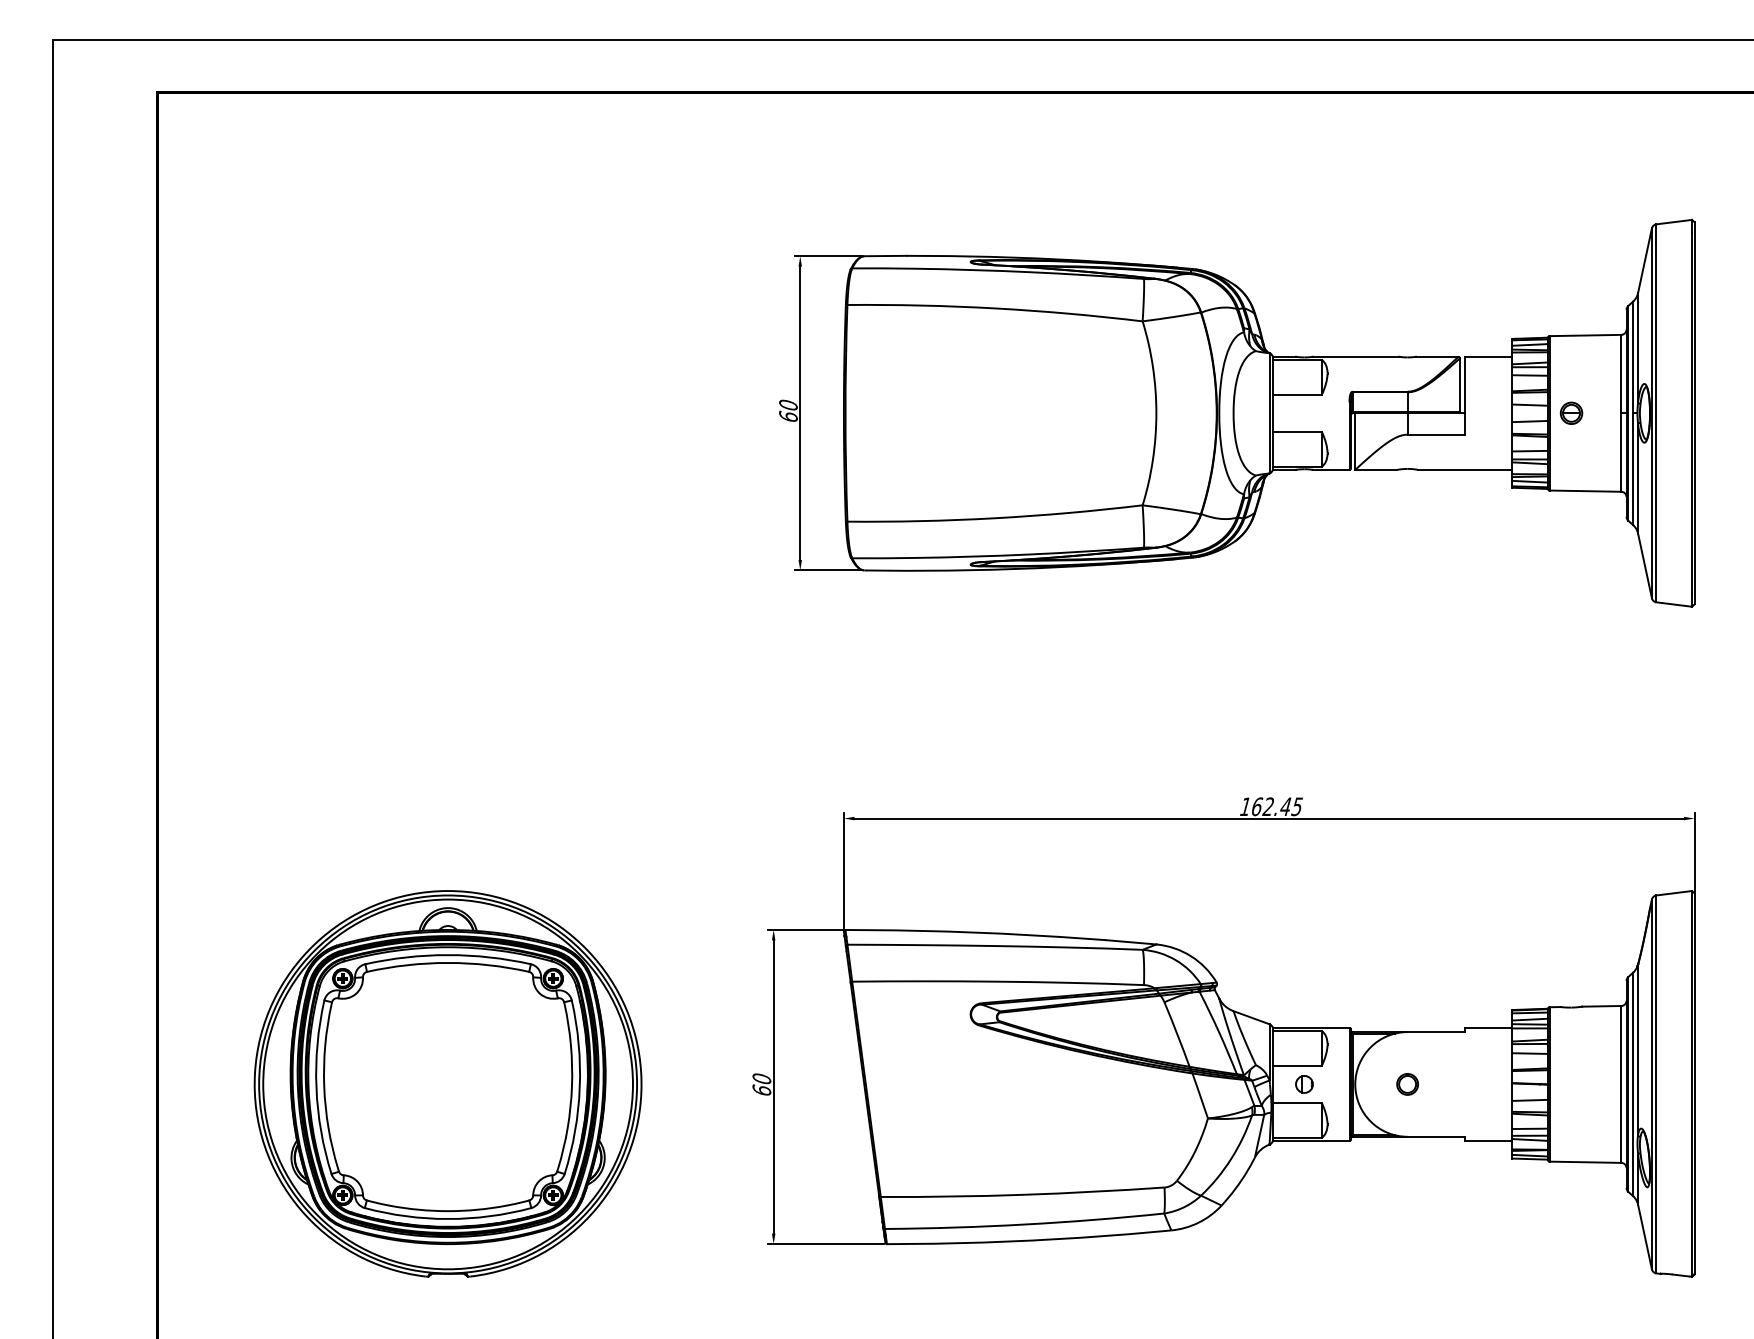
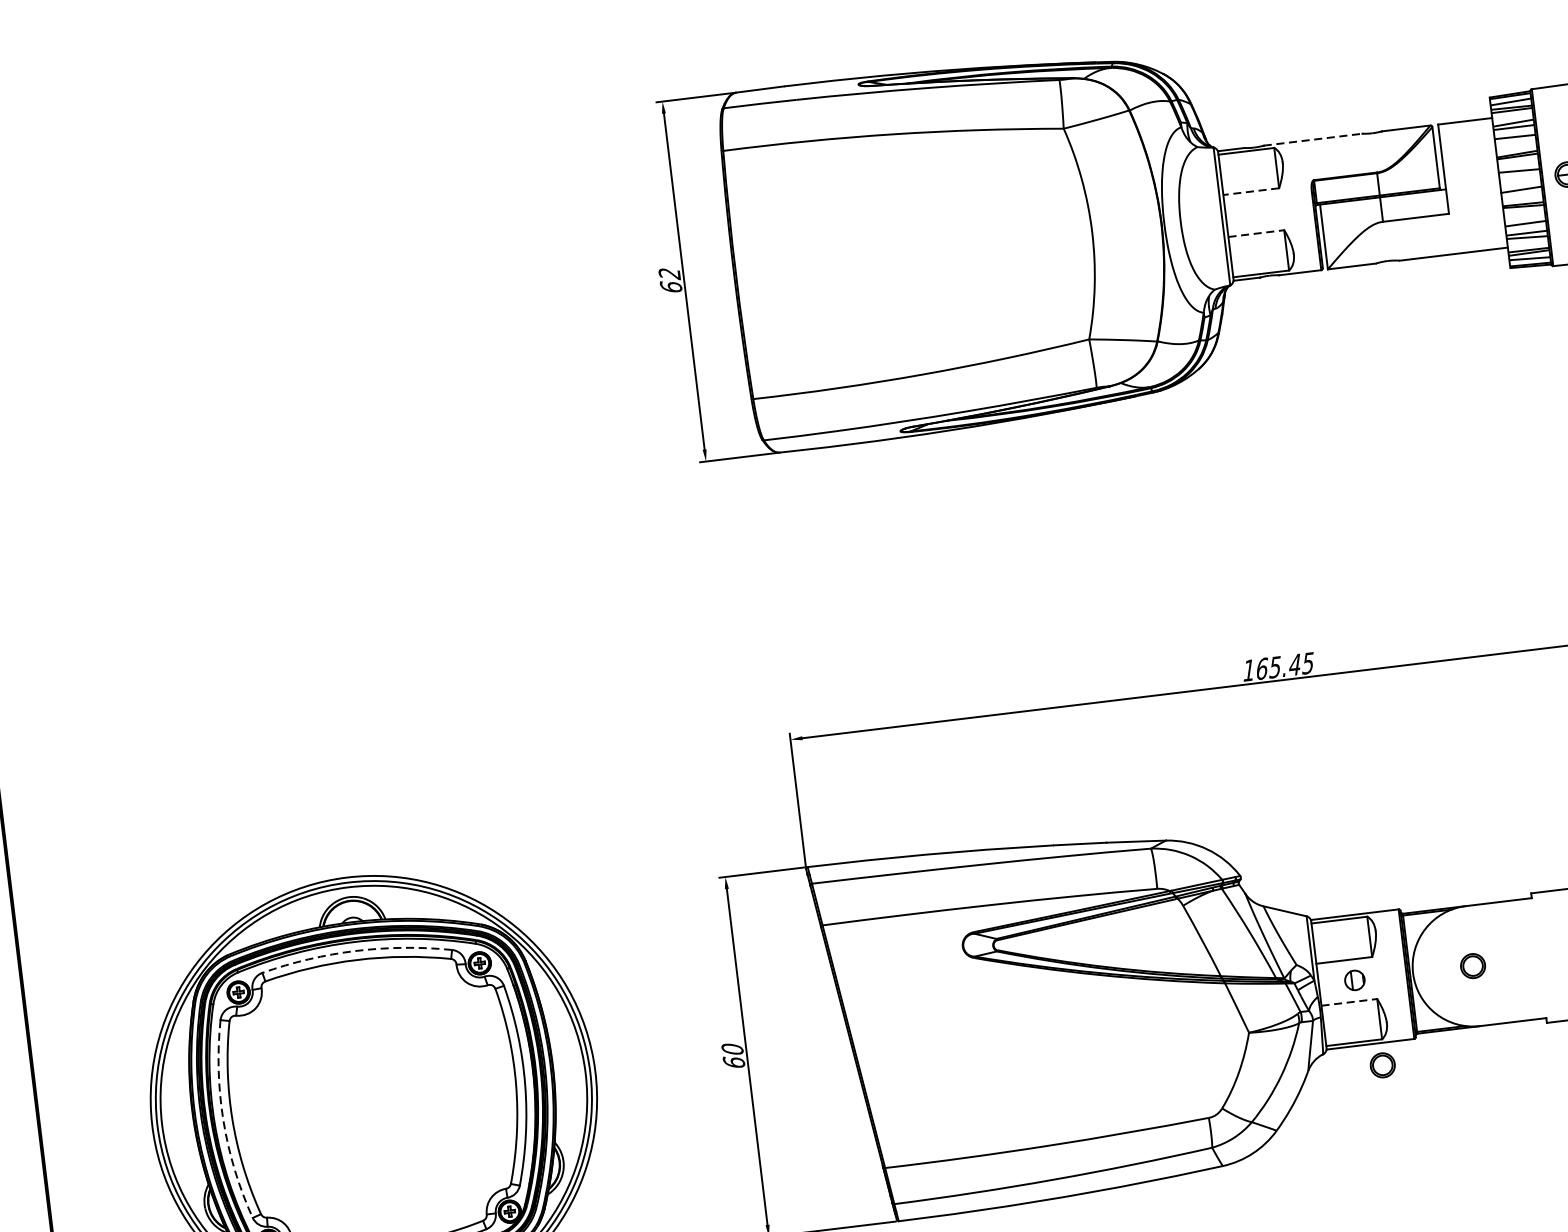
line: (1356, 356) -> (1313, 139), solid -> dashed
line: (1296, 395) -> (1250, 192), solid -> dashed
text: (788, 405) -> (669, 274), 60 -> 62
line: (1297, 431) -> (1256, 233), solid -> dashed
text: (1268, 806) -> (1275, 667), 162.45 -> 165.45
arc: (448, 955) -> (356, 951), solid -> dashed
arc: (316, 1087) -> (223, 1120), solid -> dashed
line: (1297, 1102) -> (1349, 1002), solid -> dashed
part: (1319, 1160) -> (1382, 1065), added

